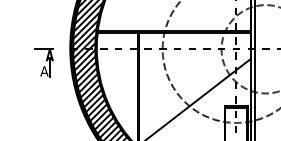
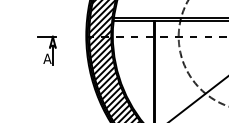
part: (43, 62) -> (46, 49), moved

